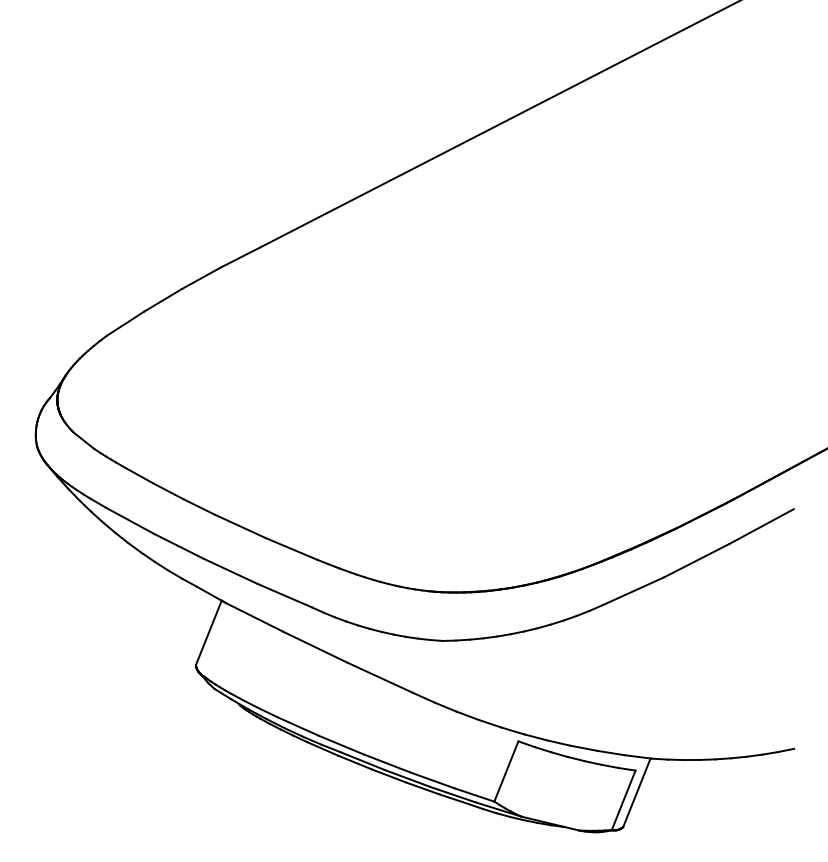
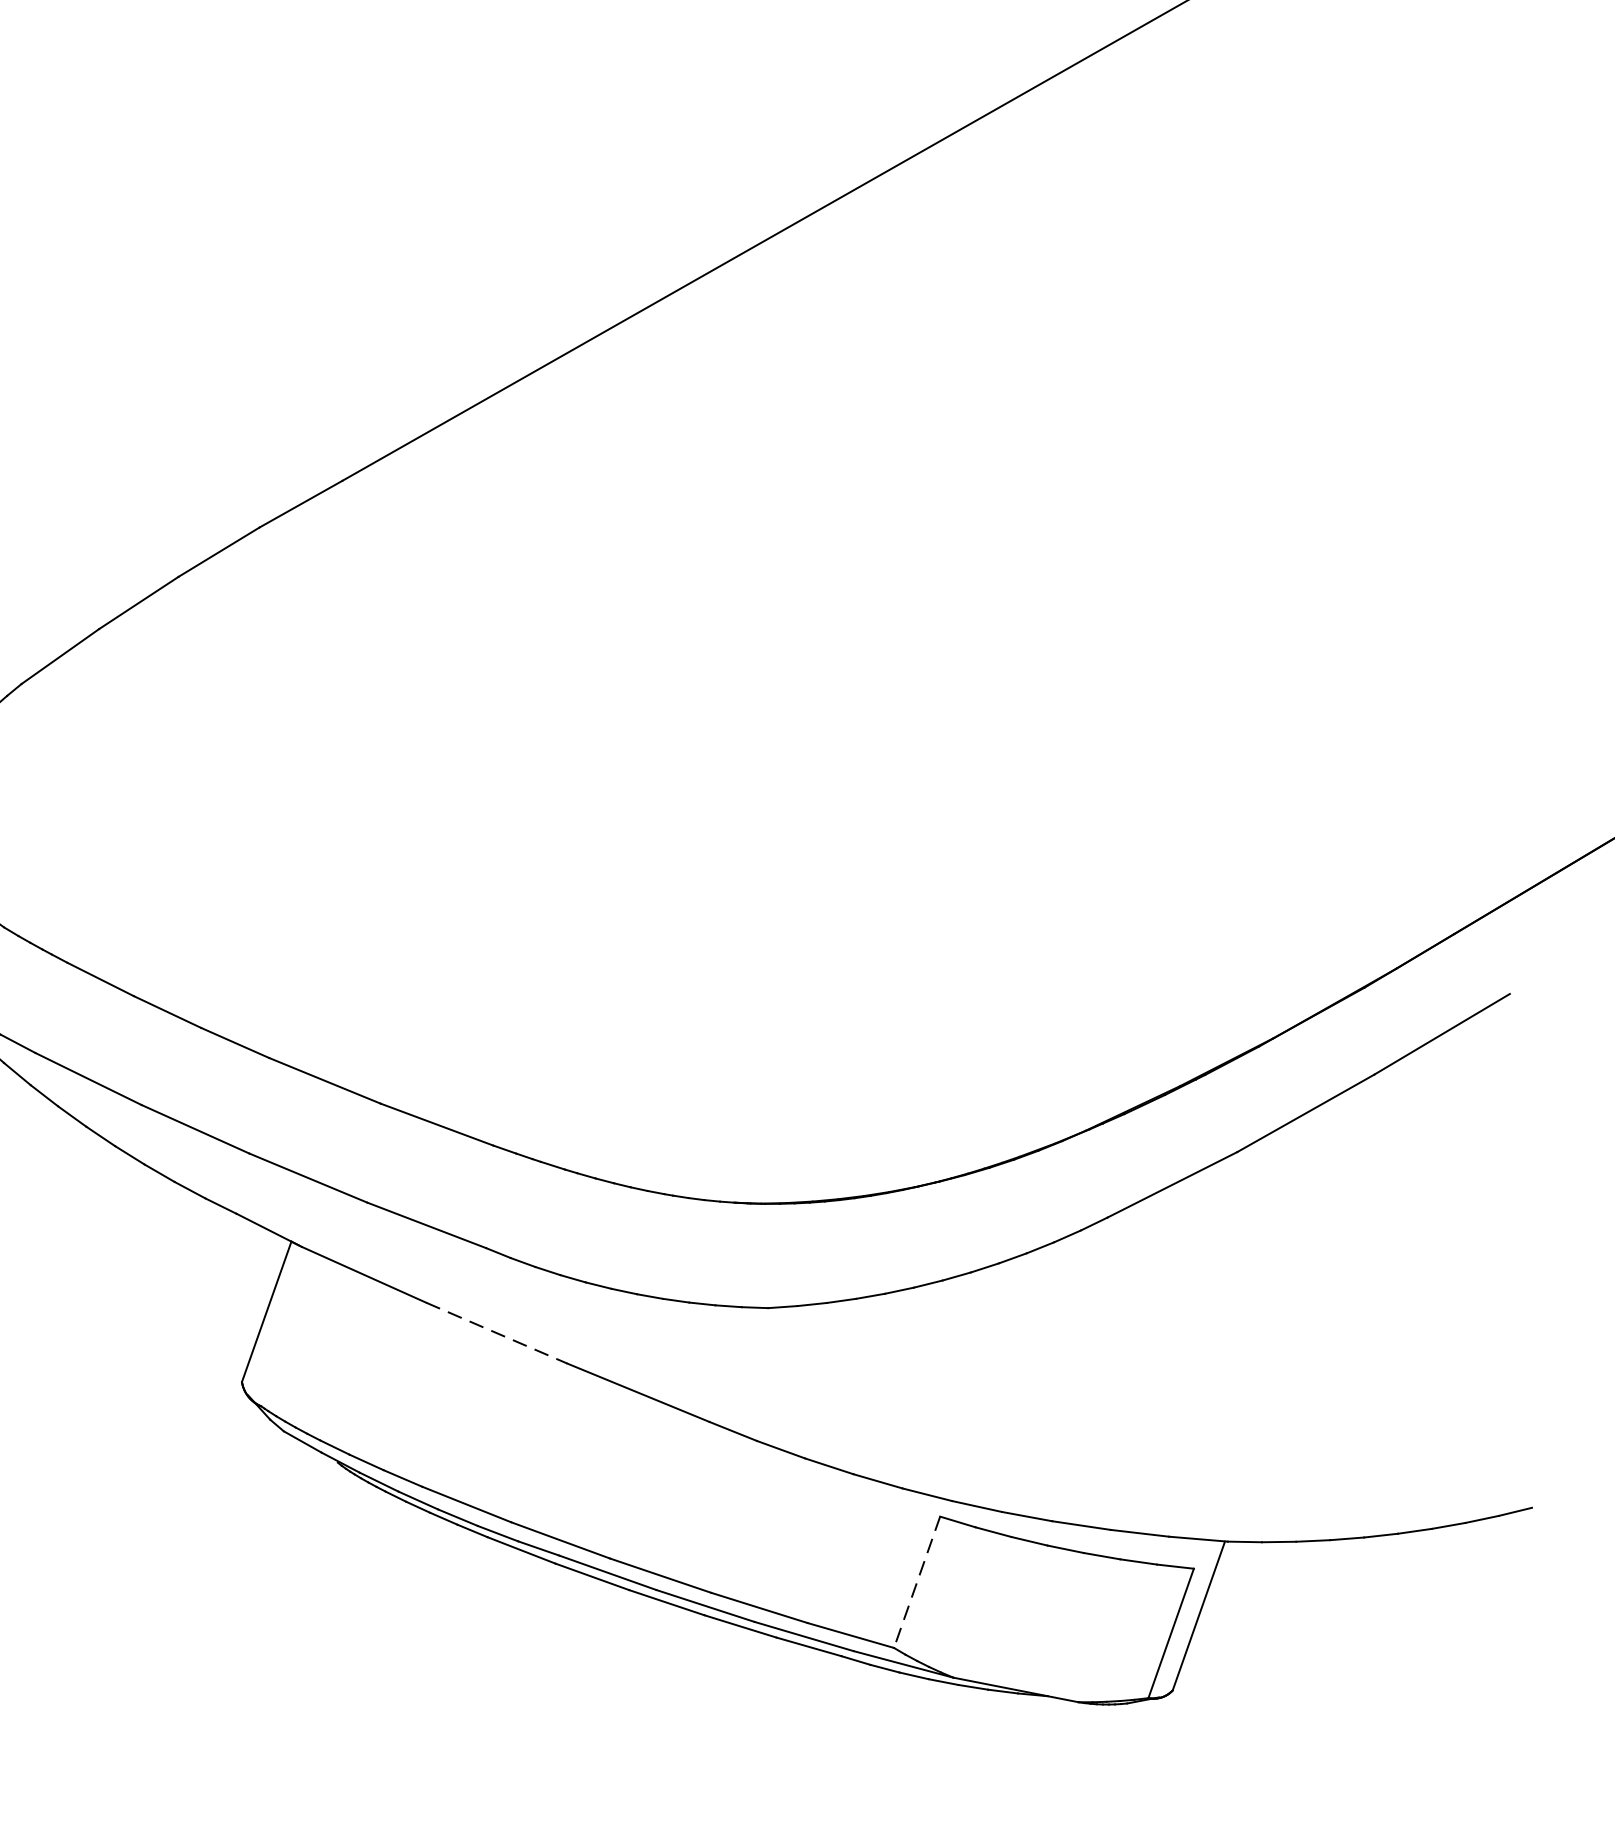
line: (315, 647) -> (496, 1333), solid -> dashed
line: (506, 771) -> (917, 1582), solid -> dashed

